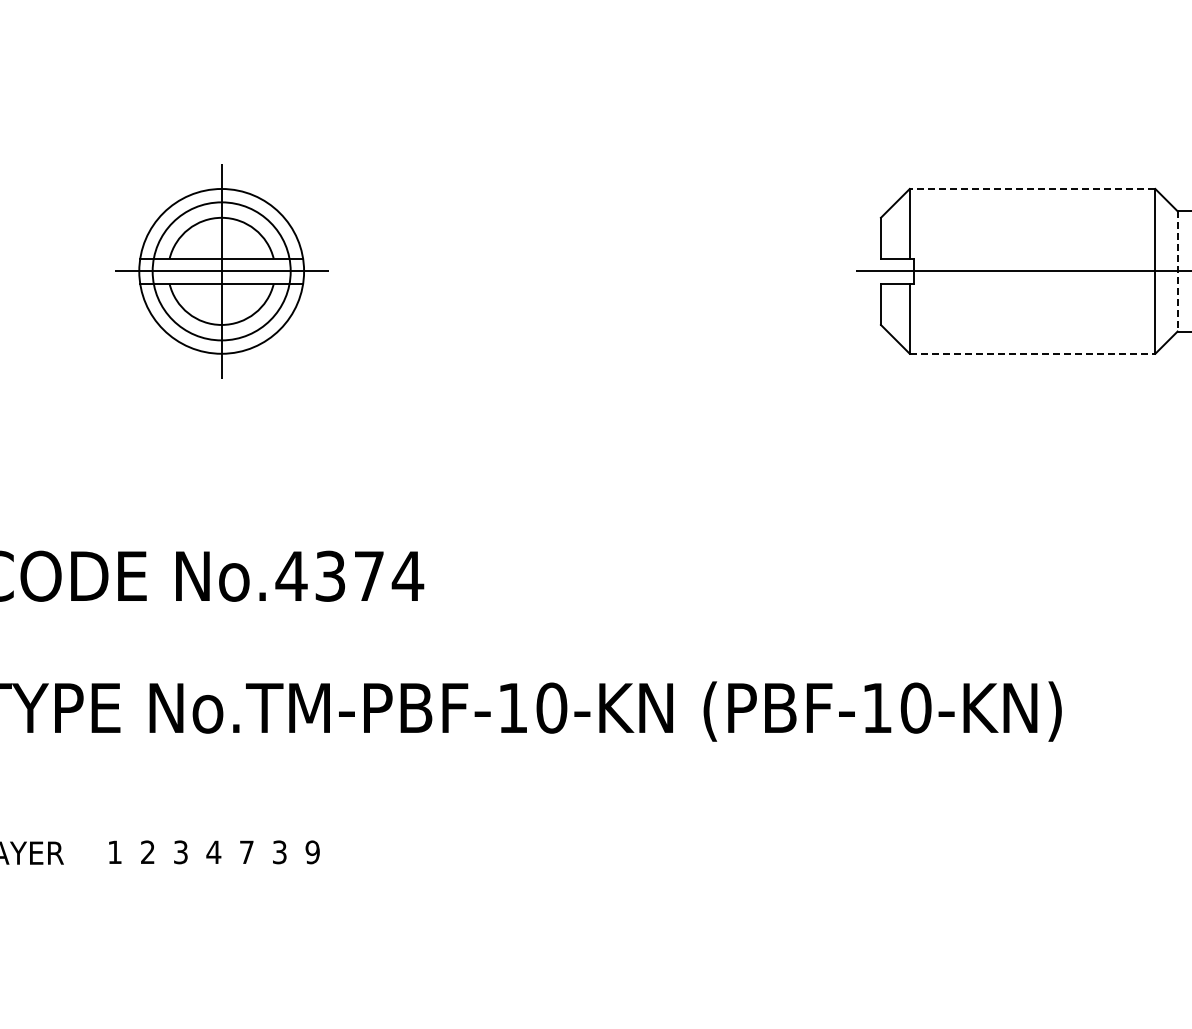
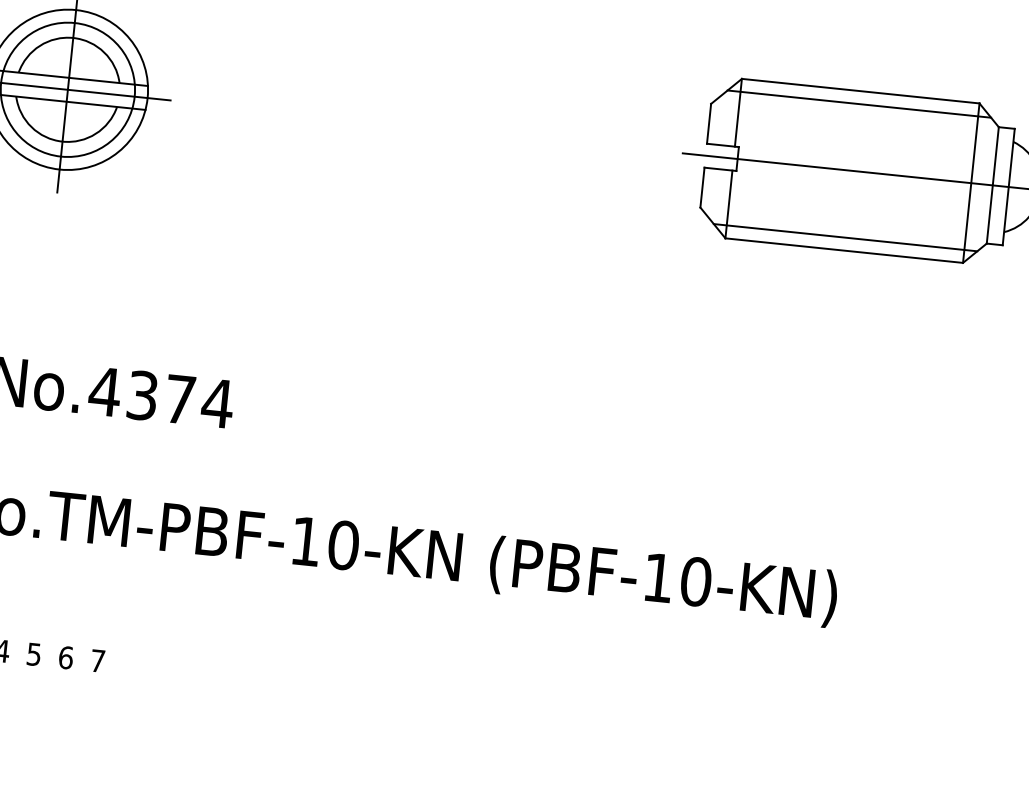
line: (1032, 188) -> (860, 90), dashed -> solid
line: (1032, 202) -> (859, 104), added
line: (1177, 271) -> (992, 185), dashed -> solid
line: (1032, 340) -> (845, 237), added
line: (1032, 353) -> (844, 250), dashed -> solid
text: (246, 852) -> (33, 654), 7 -> 5
text: (279, 852) -> (65, 657), 3 -> 6
text: (312, 852) -> (97, 661), 9 -> 7

